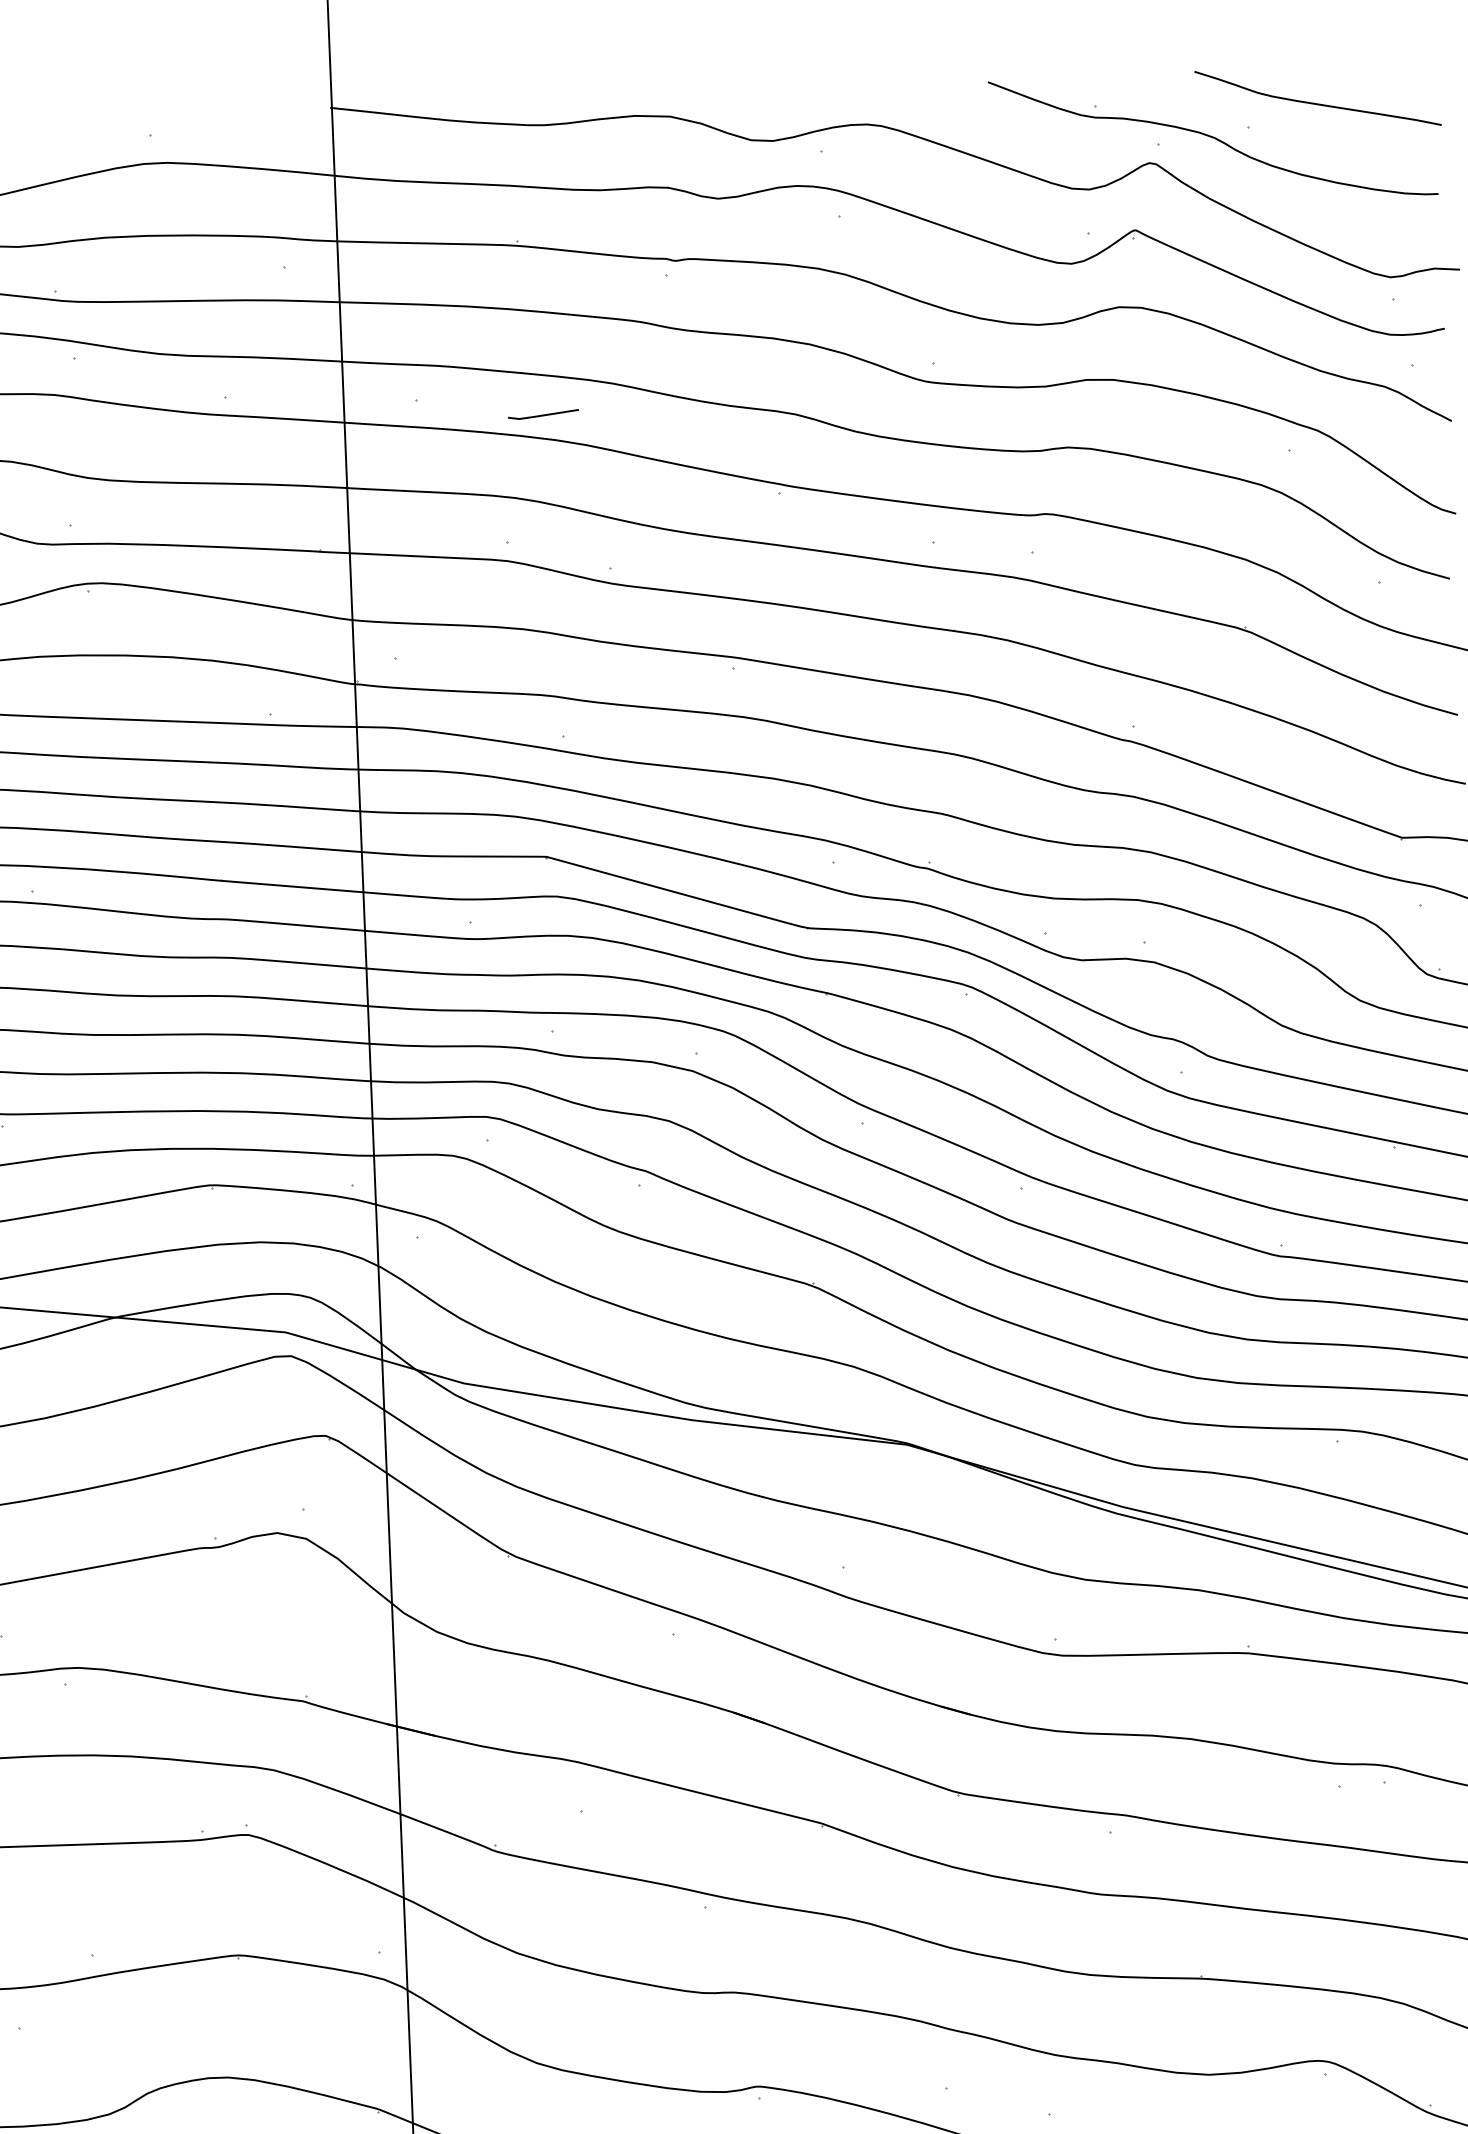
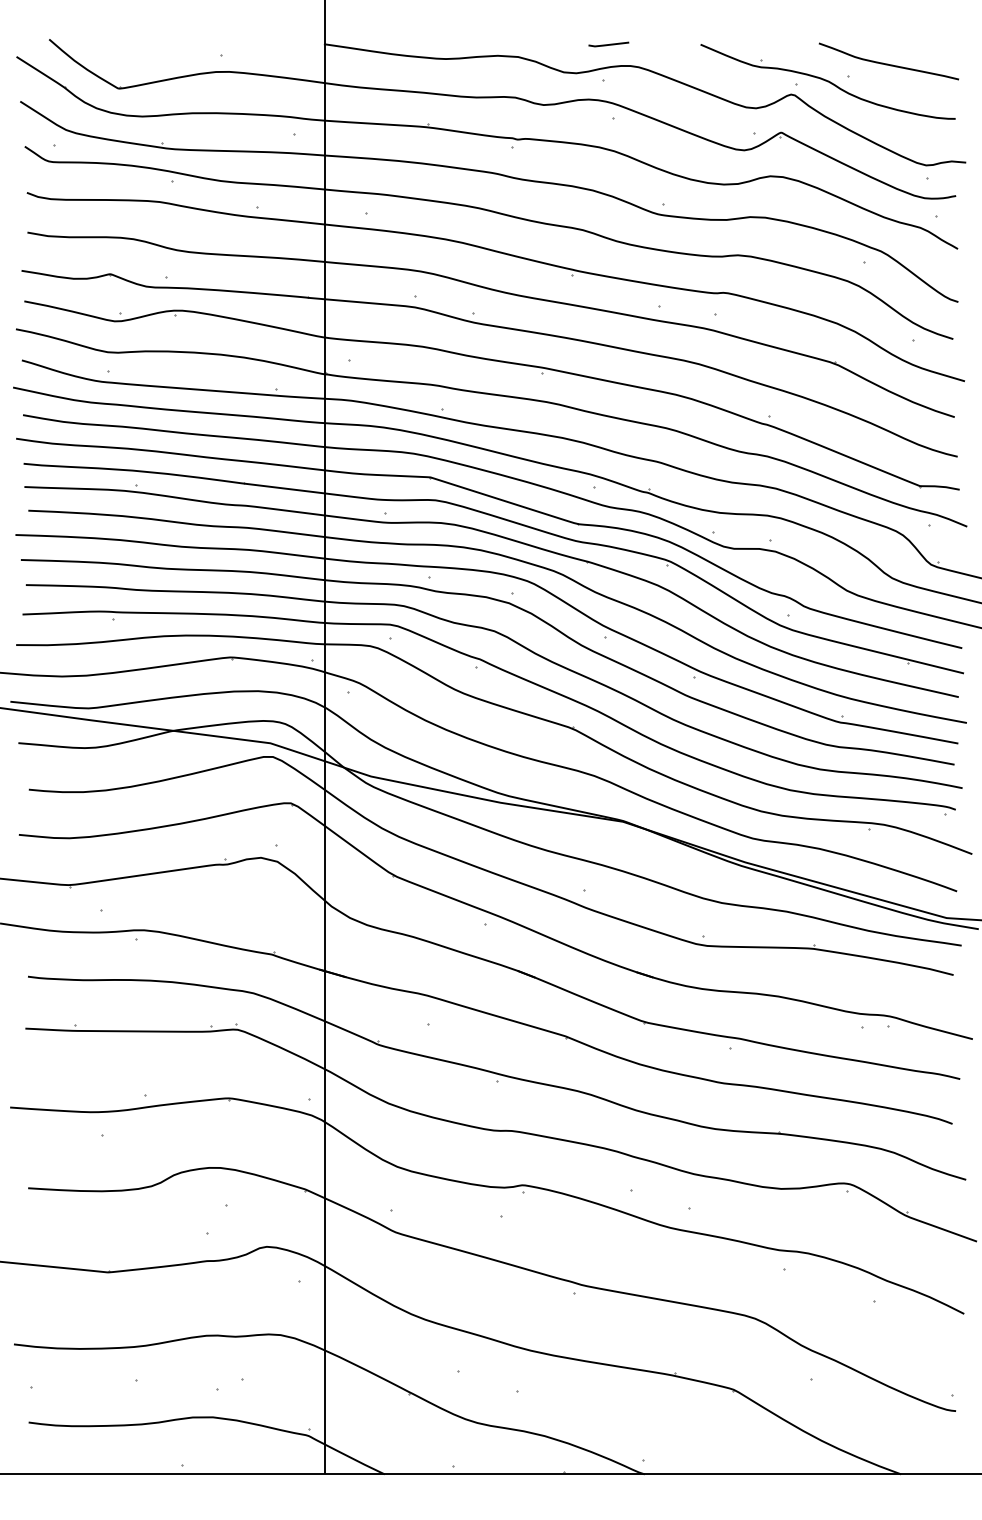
line: (542, 414) -> (608, 44), moved

